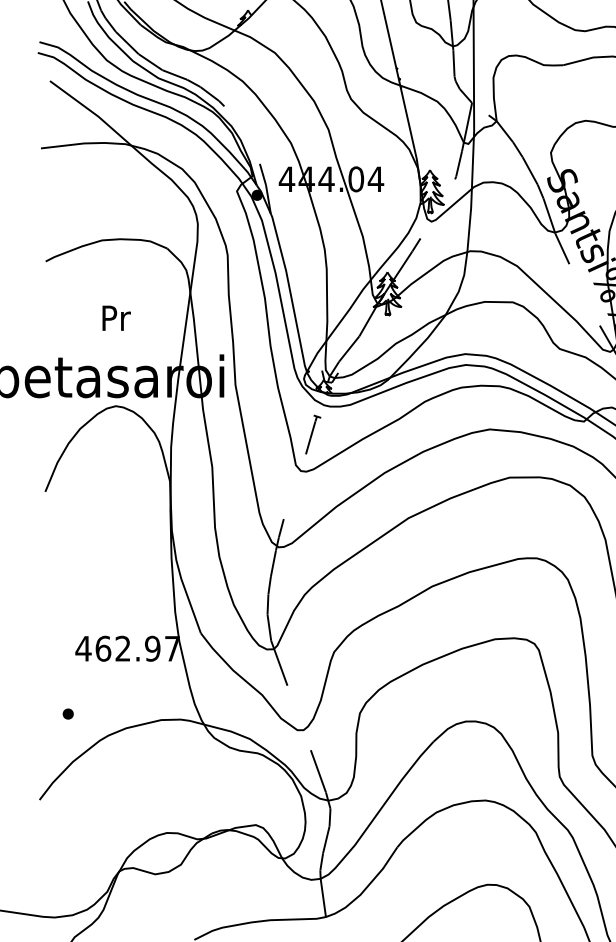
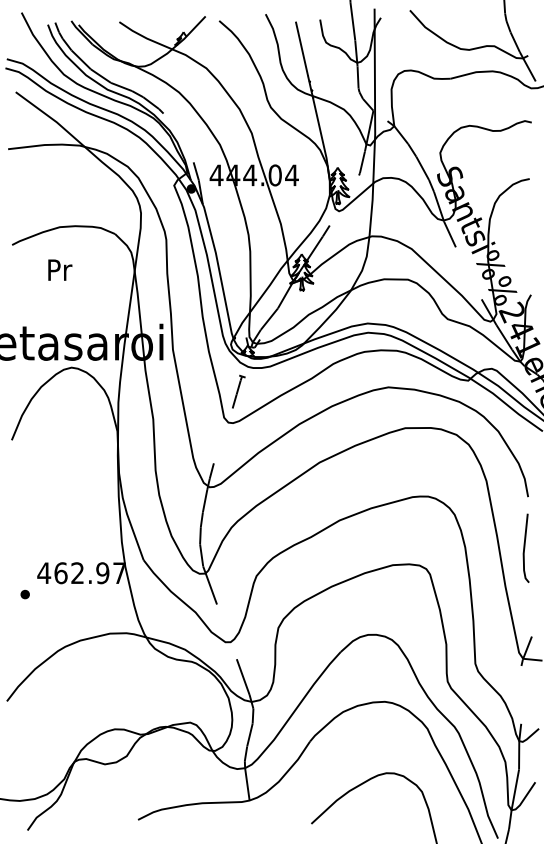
text: (116, 317) -> (60, 269), moved
part: (67, 714) -> (24, 594), moved

